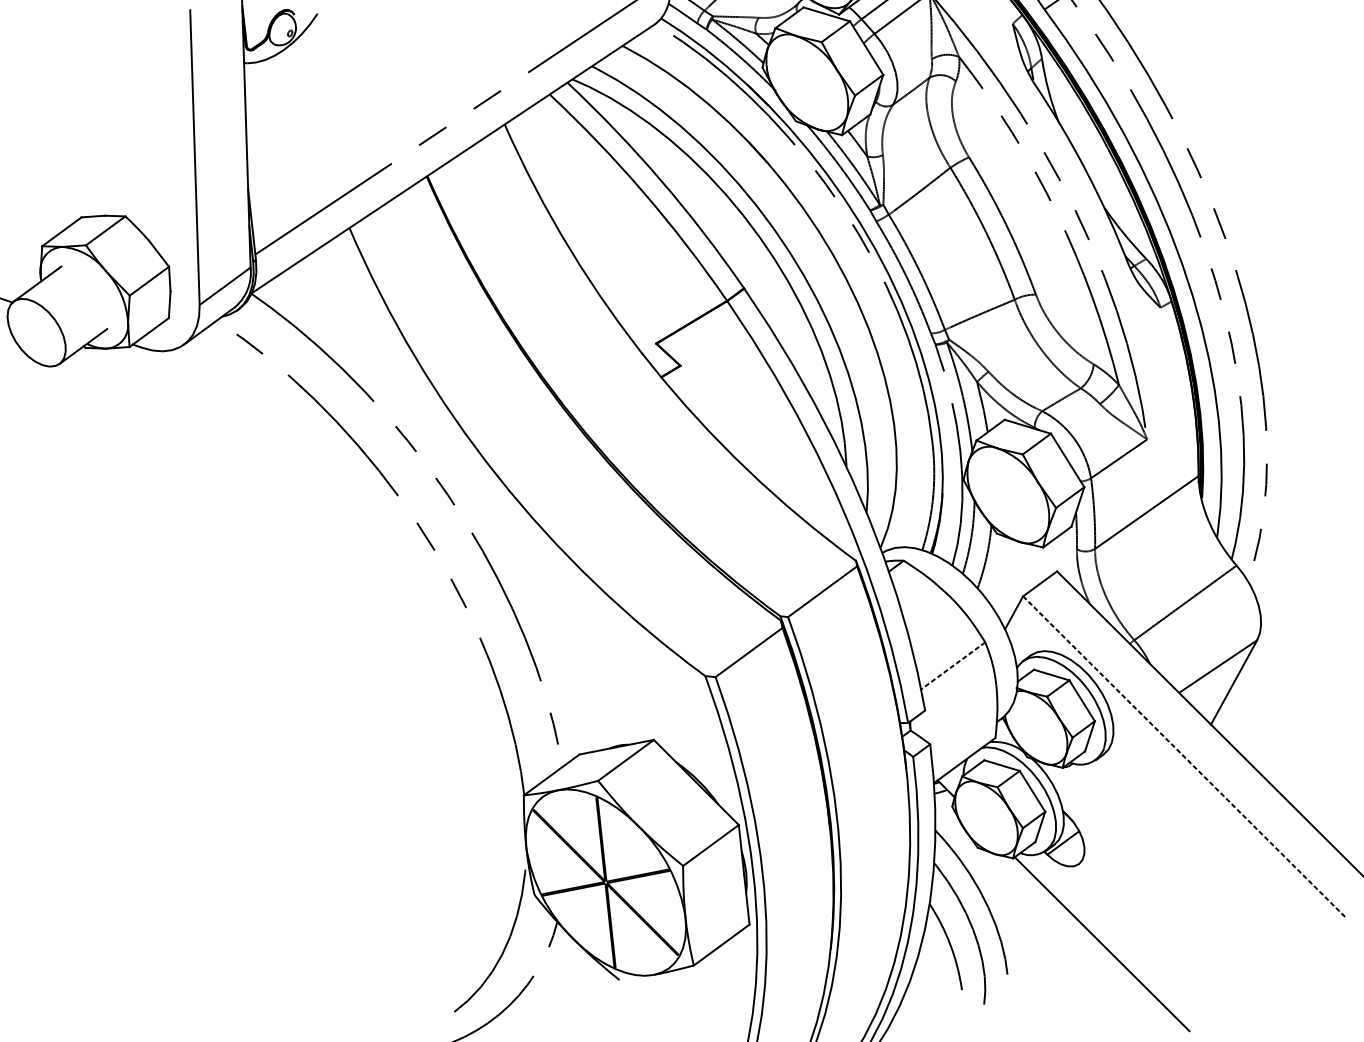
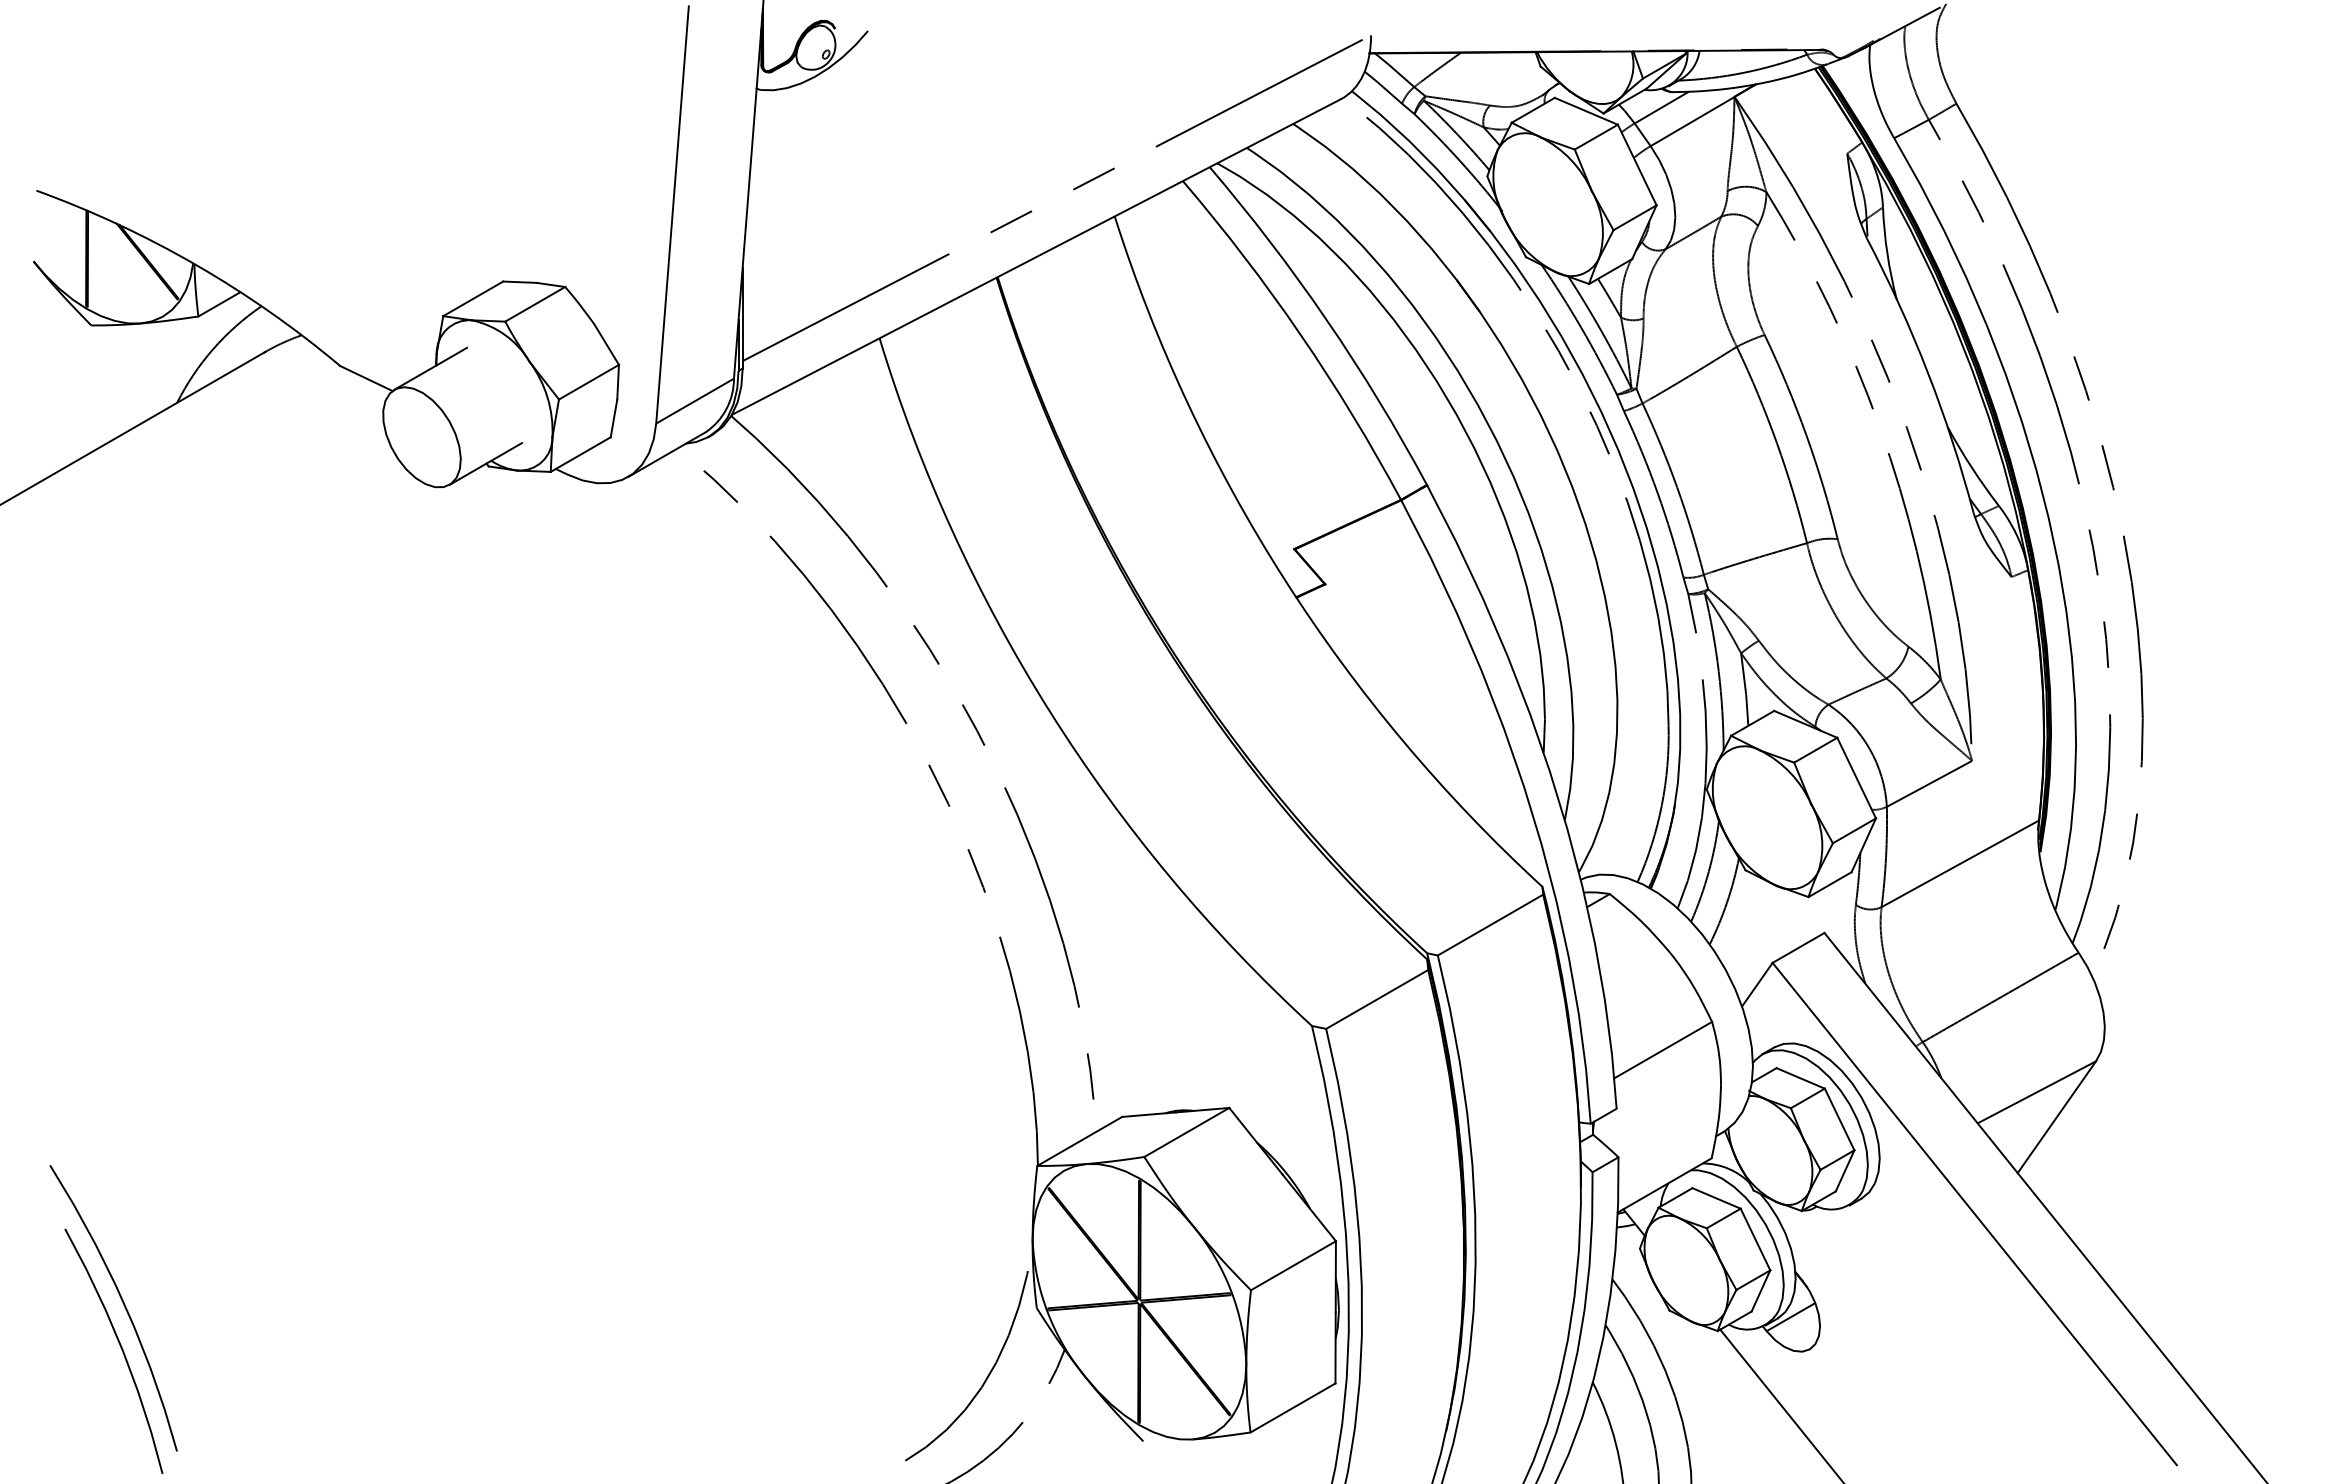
line: (952, 666) -> (1662, 1050), dashed -> solid
line: (1183, 756) -> (1974, 1213), dashed -> solid

